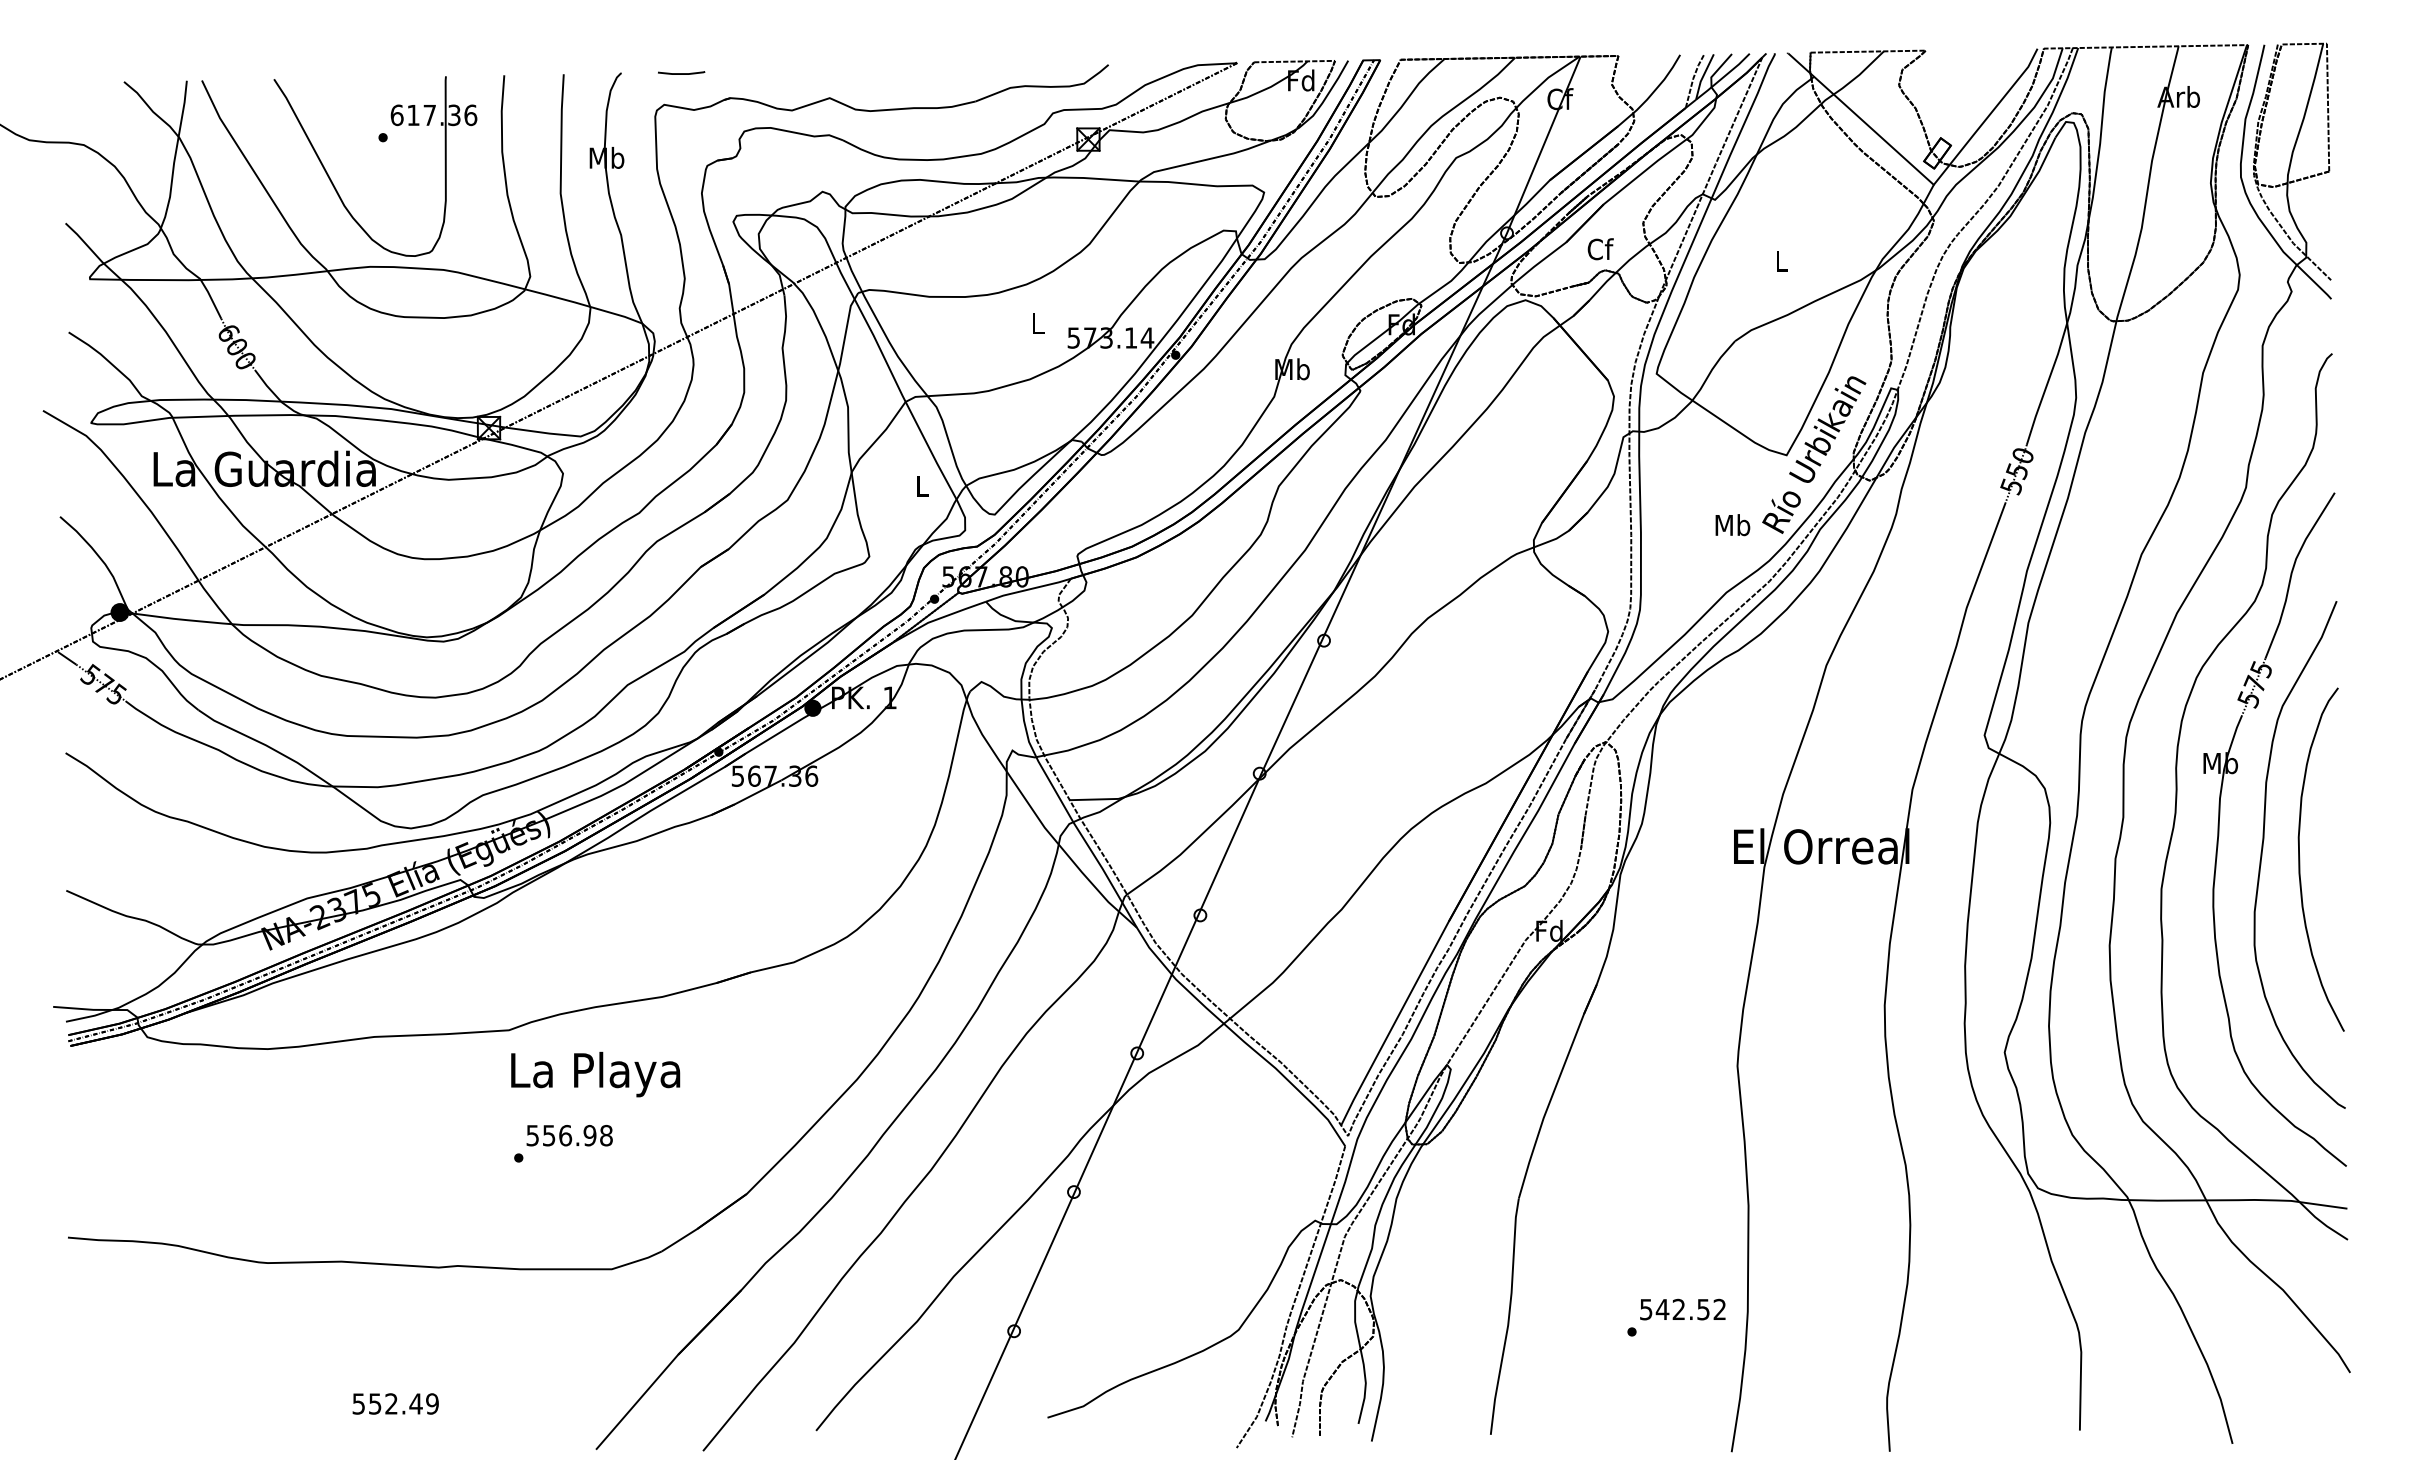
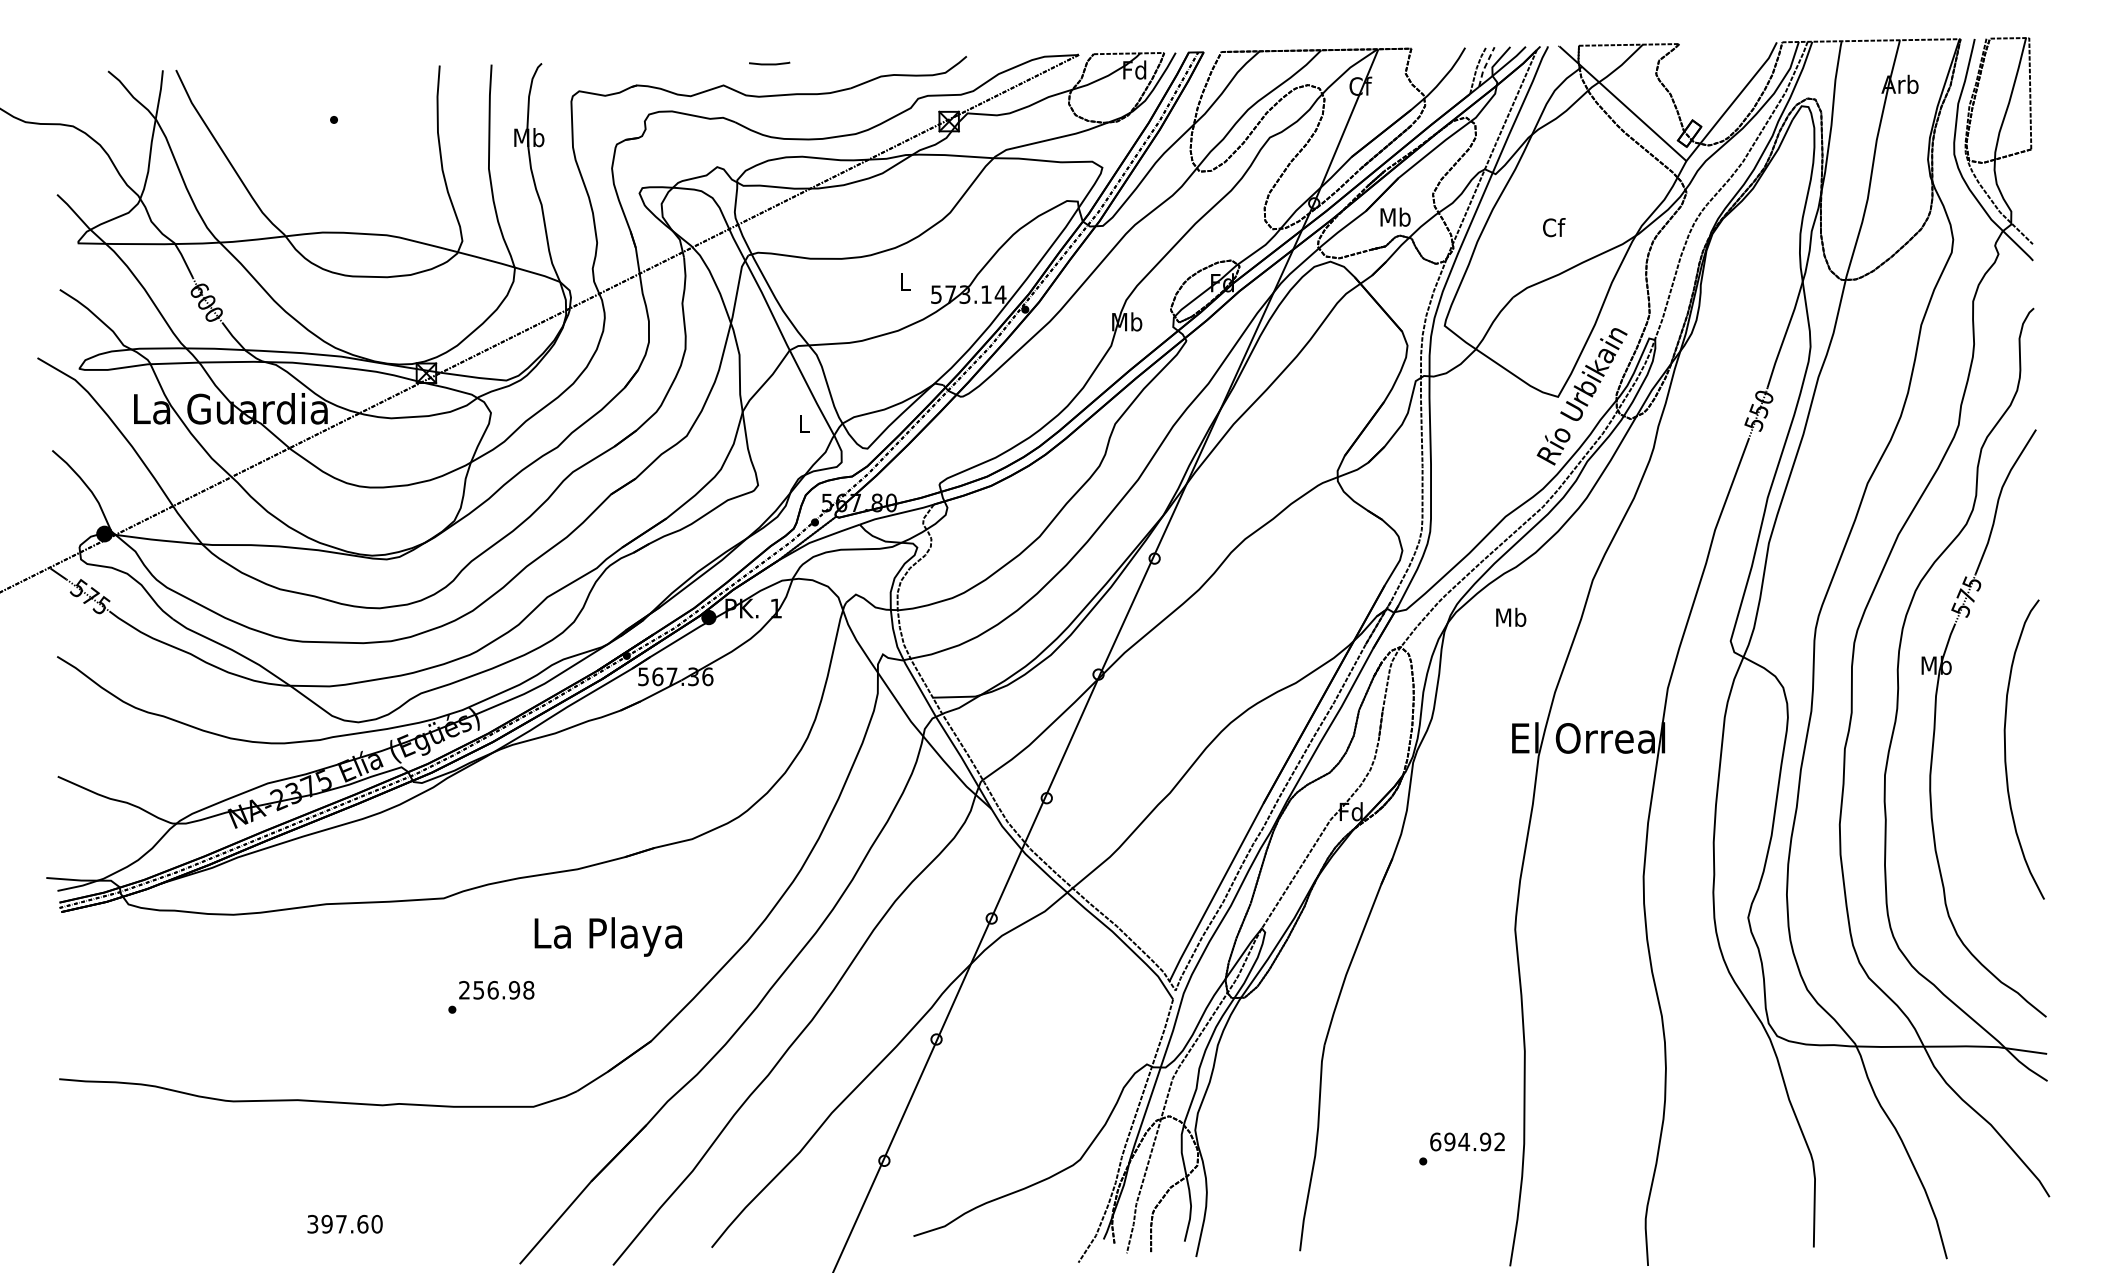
line: (681, 73) -> (769, 63), moved
line: (1703, 76) -> (1485, 66), solid -> dashed
part: (336, 188) -> (293, 164), removed
text: (1600, 249) -> (1395, 217), Cf -> Mb
text: (1782, 261) -> (1554, 227), L -> Cf
text: (1732, 525) -> (1510, 617), moved
curve: (2263, 848) -> (1973, 739), removed
text: (595, 1074) -> (608, 936), moved
text: (532, 1135) -> (464, 990), 556.98 -> 256.98
text: (1674, 1309) -> (1460, 1141), 542.52 -> 694.92
text: (395, 1403) -> (344, 1223), 552.49 -> 397.60

